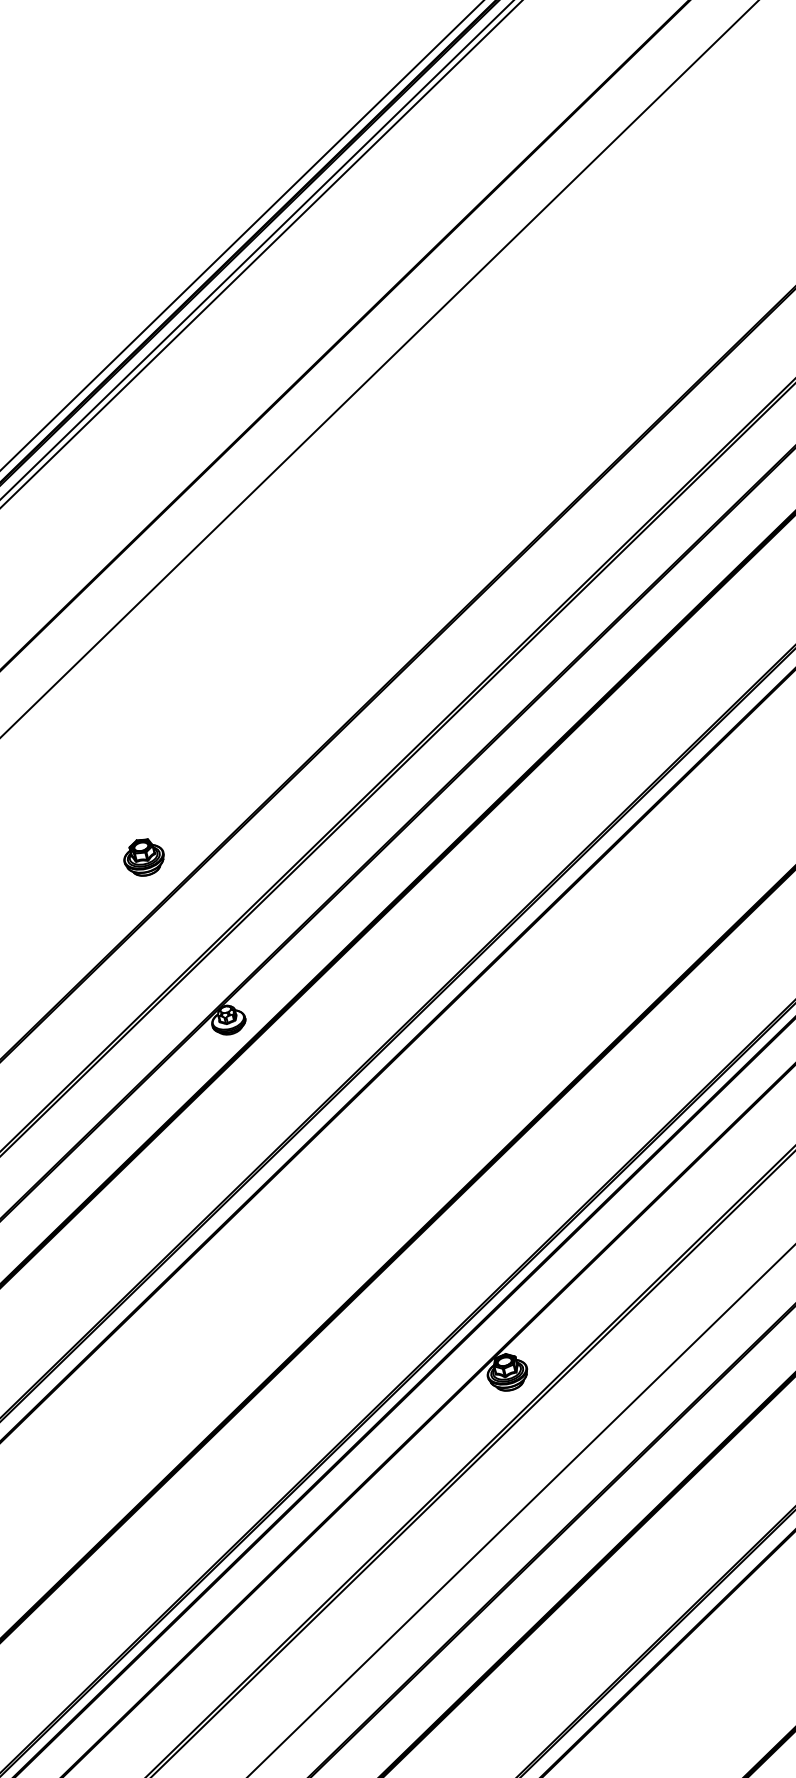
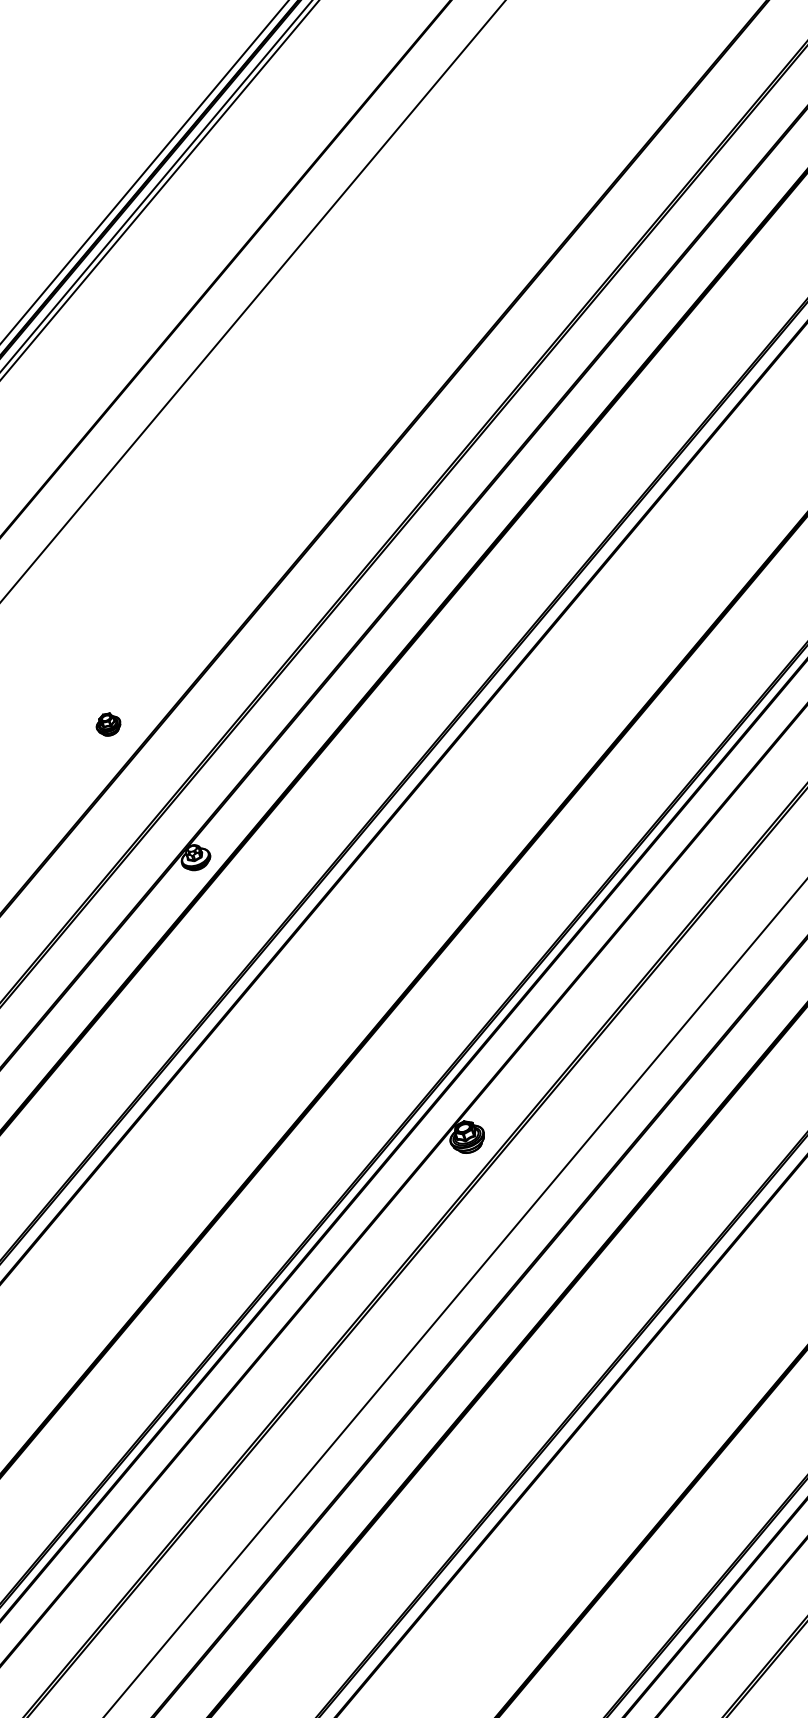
part: (144, 857) -> (108, 724), size x0.7

